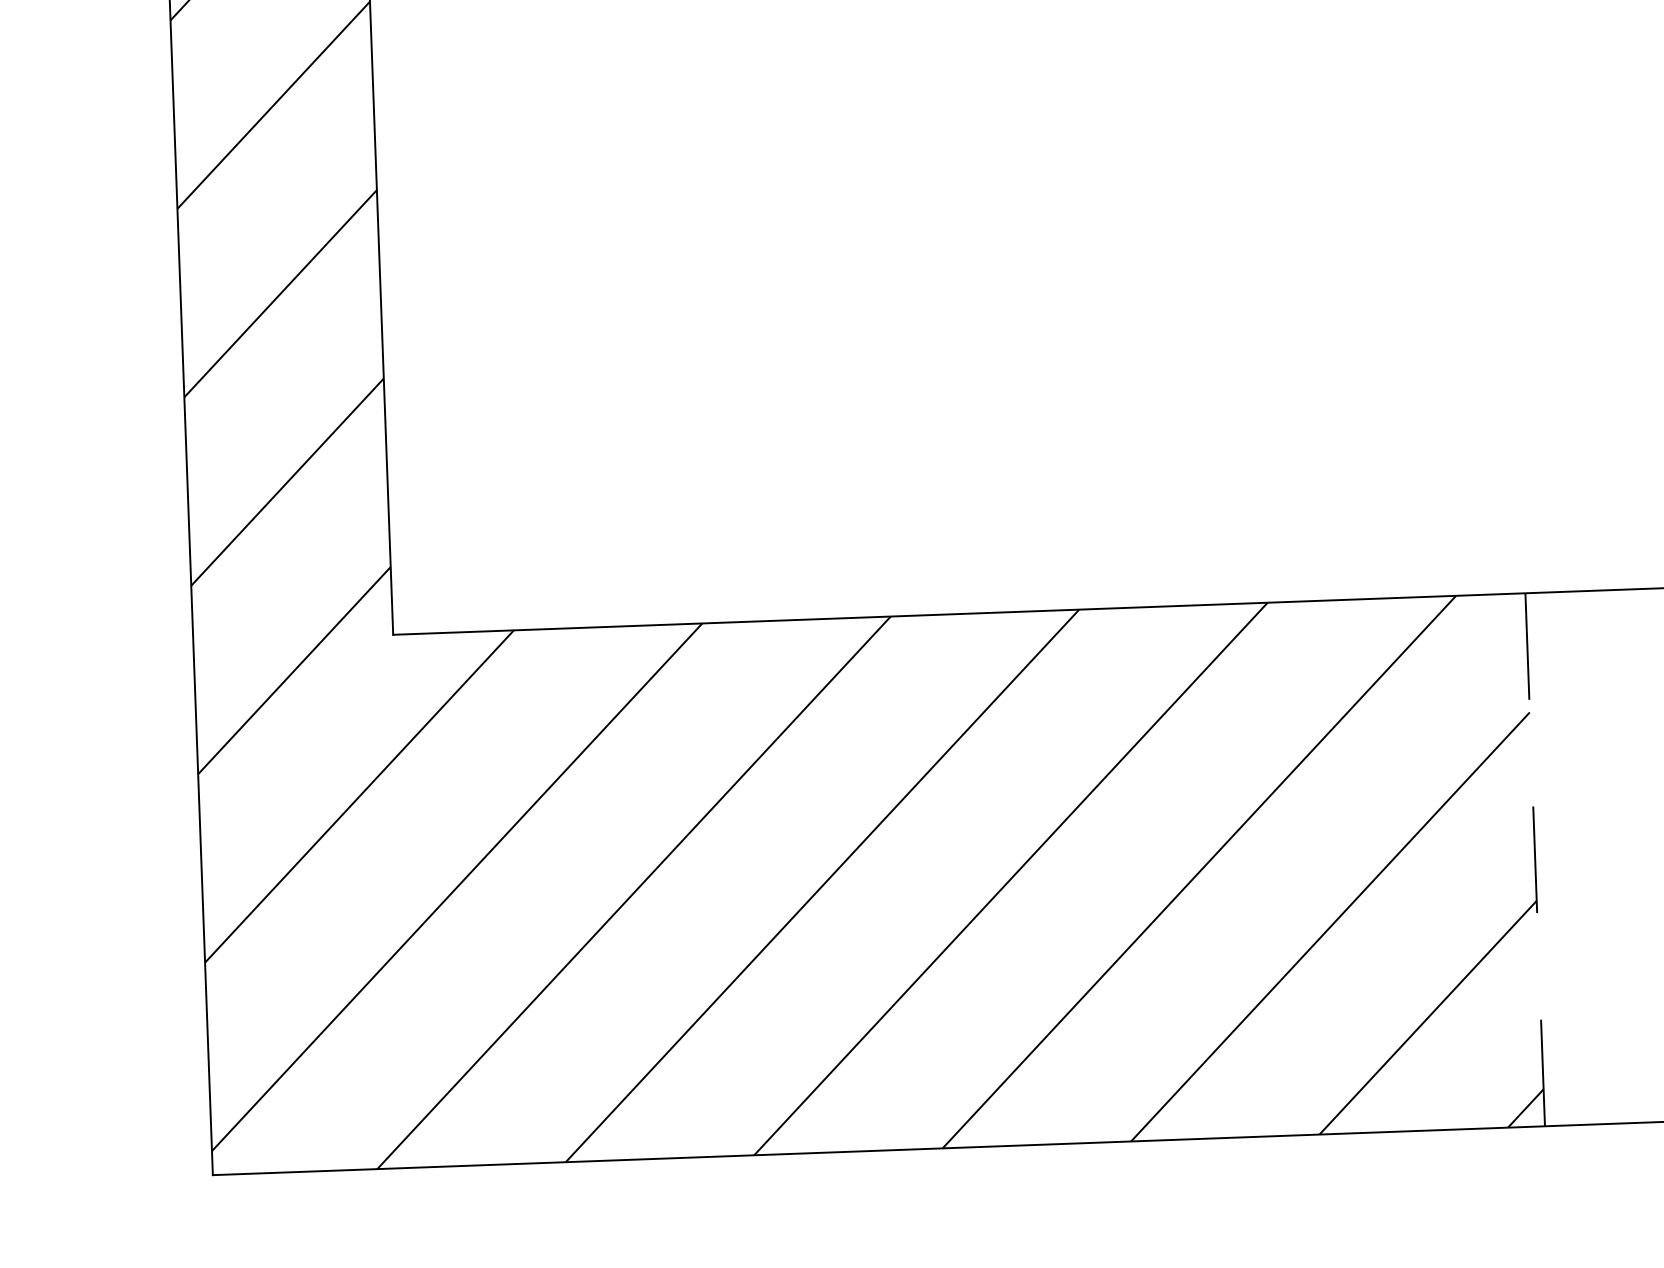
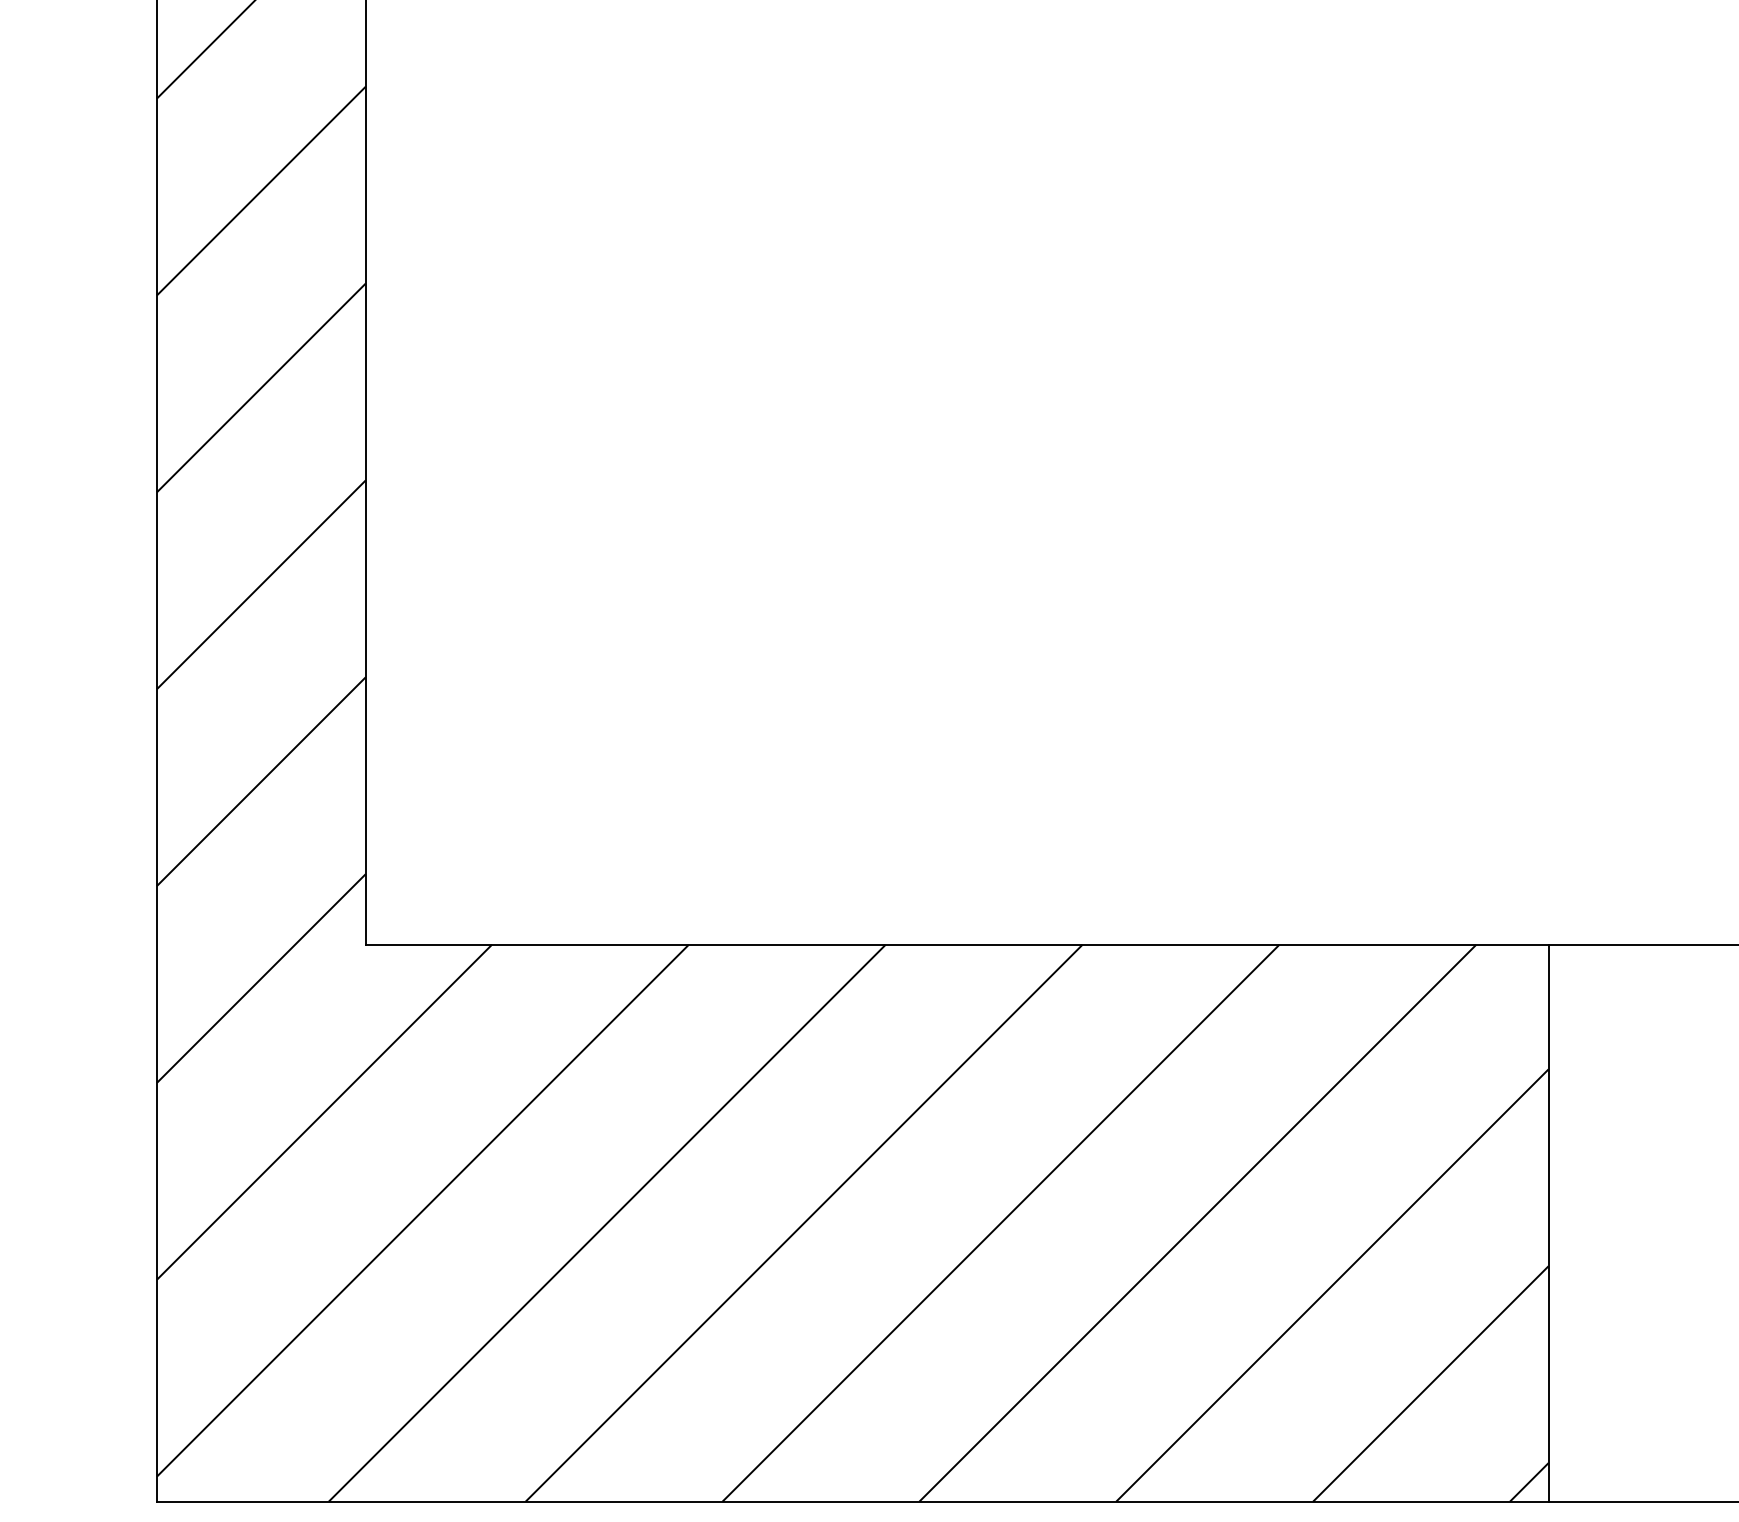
line: (1535, 859) -> (1548, 1222), dashed -> solid

